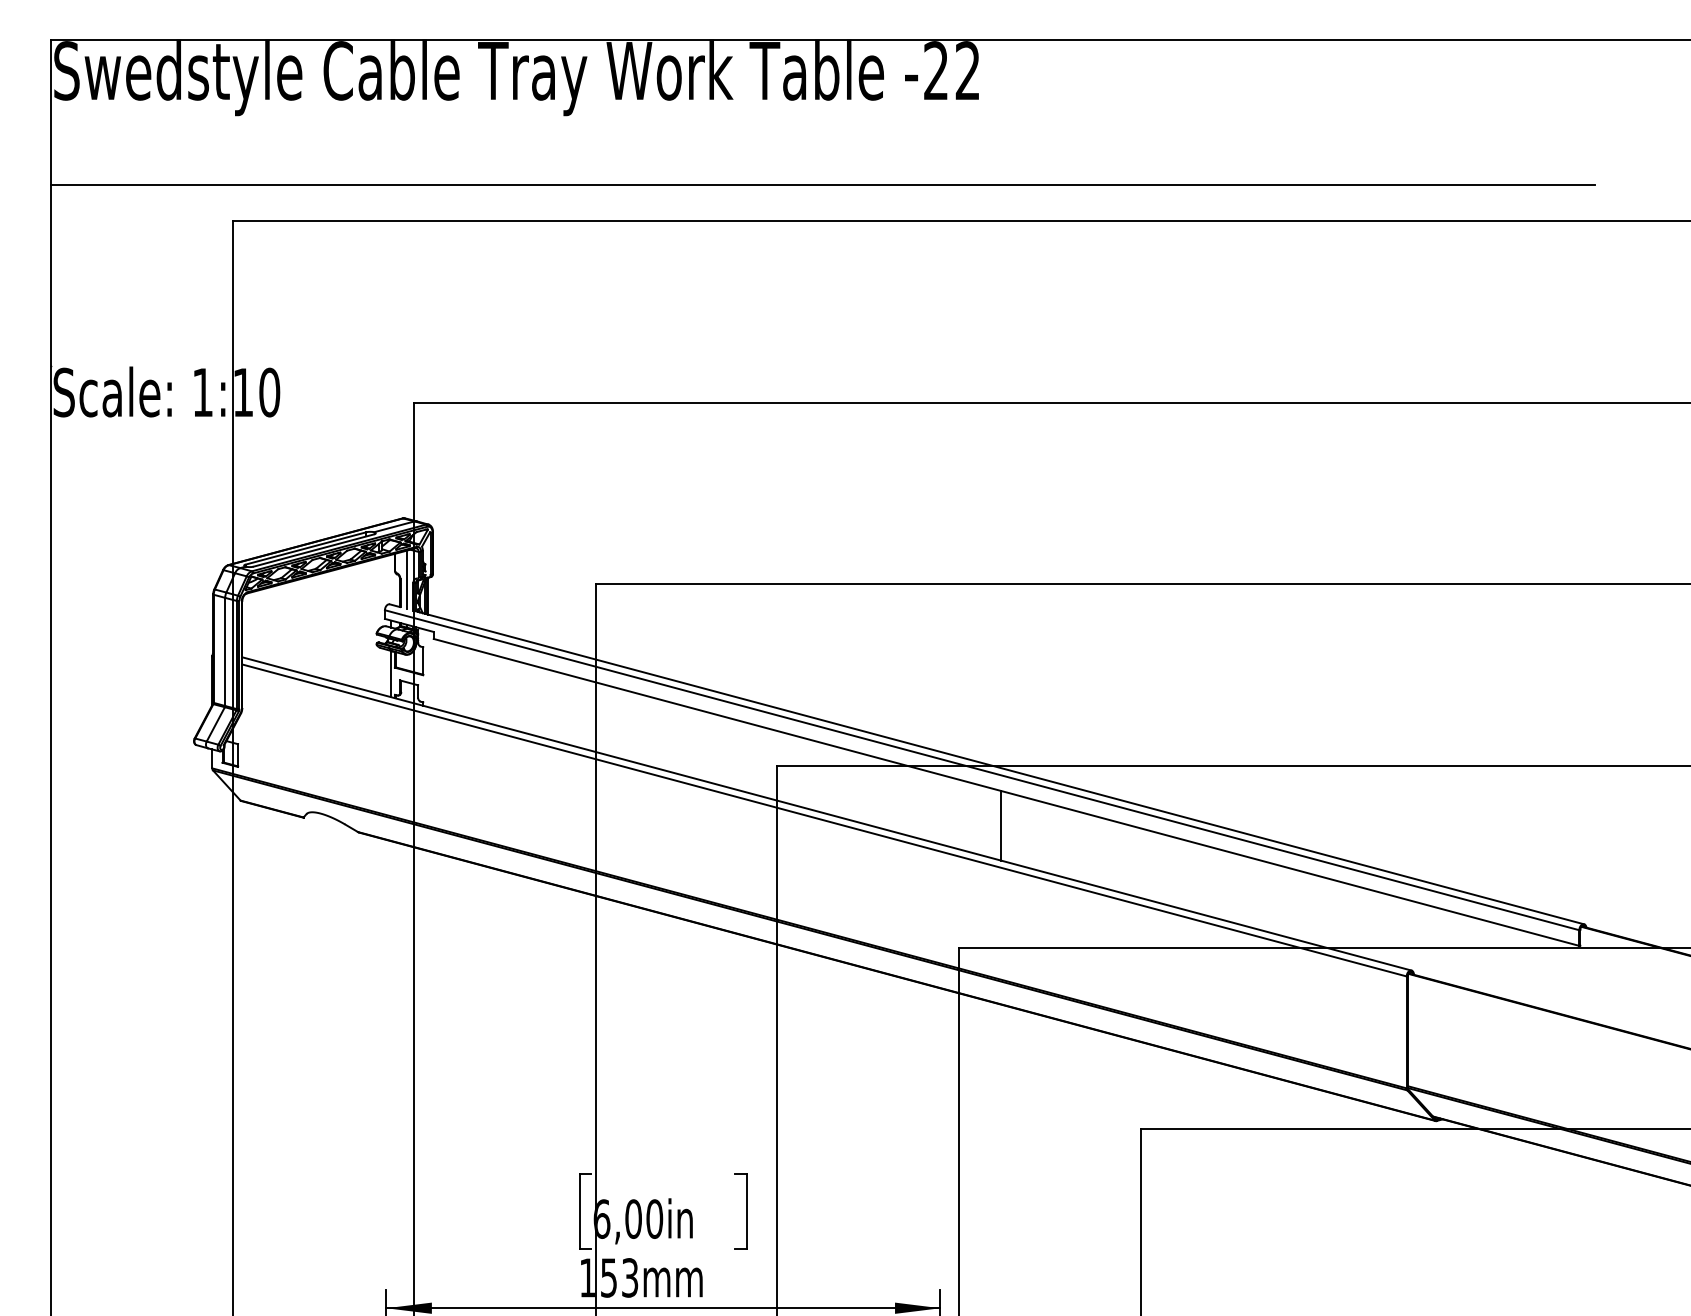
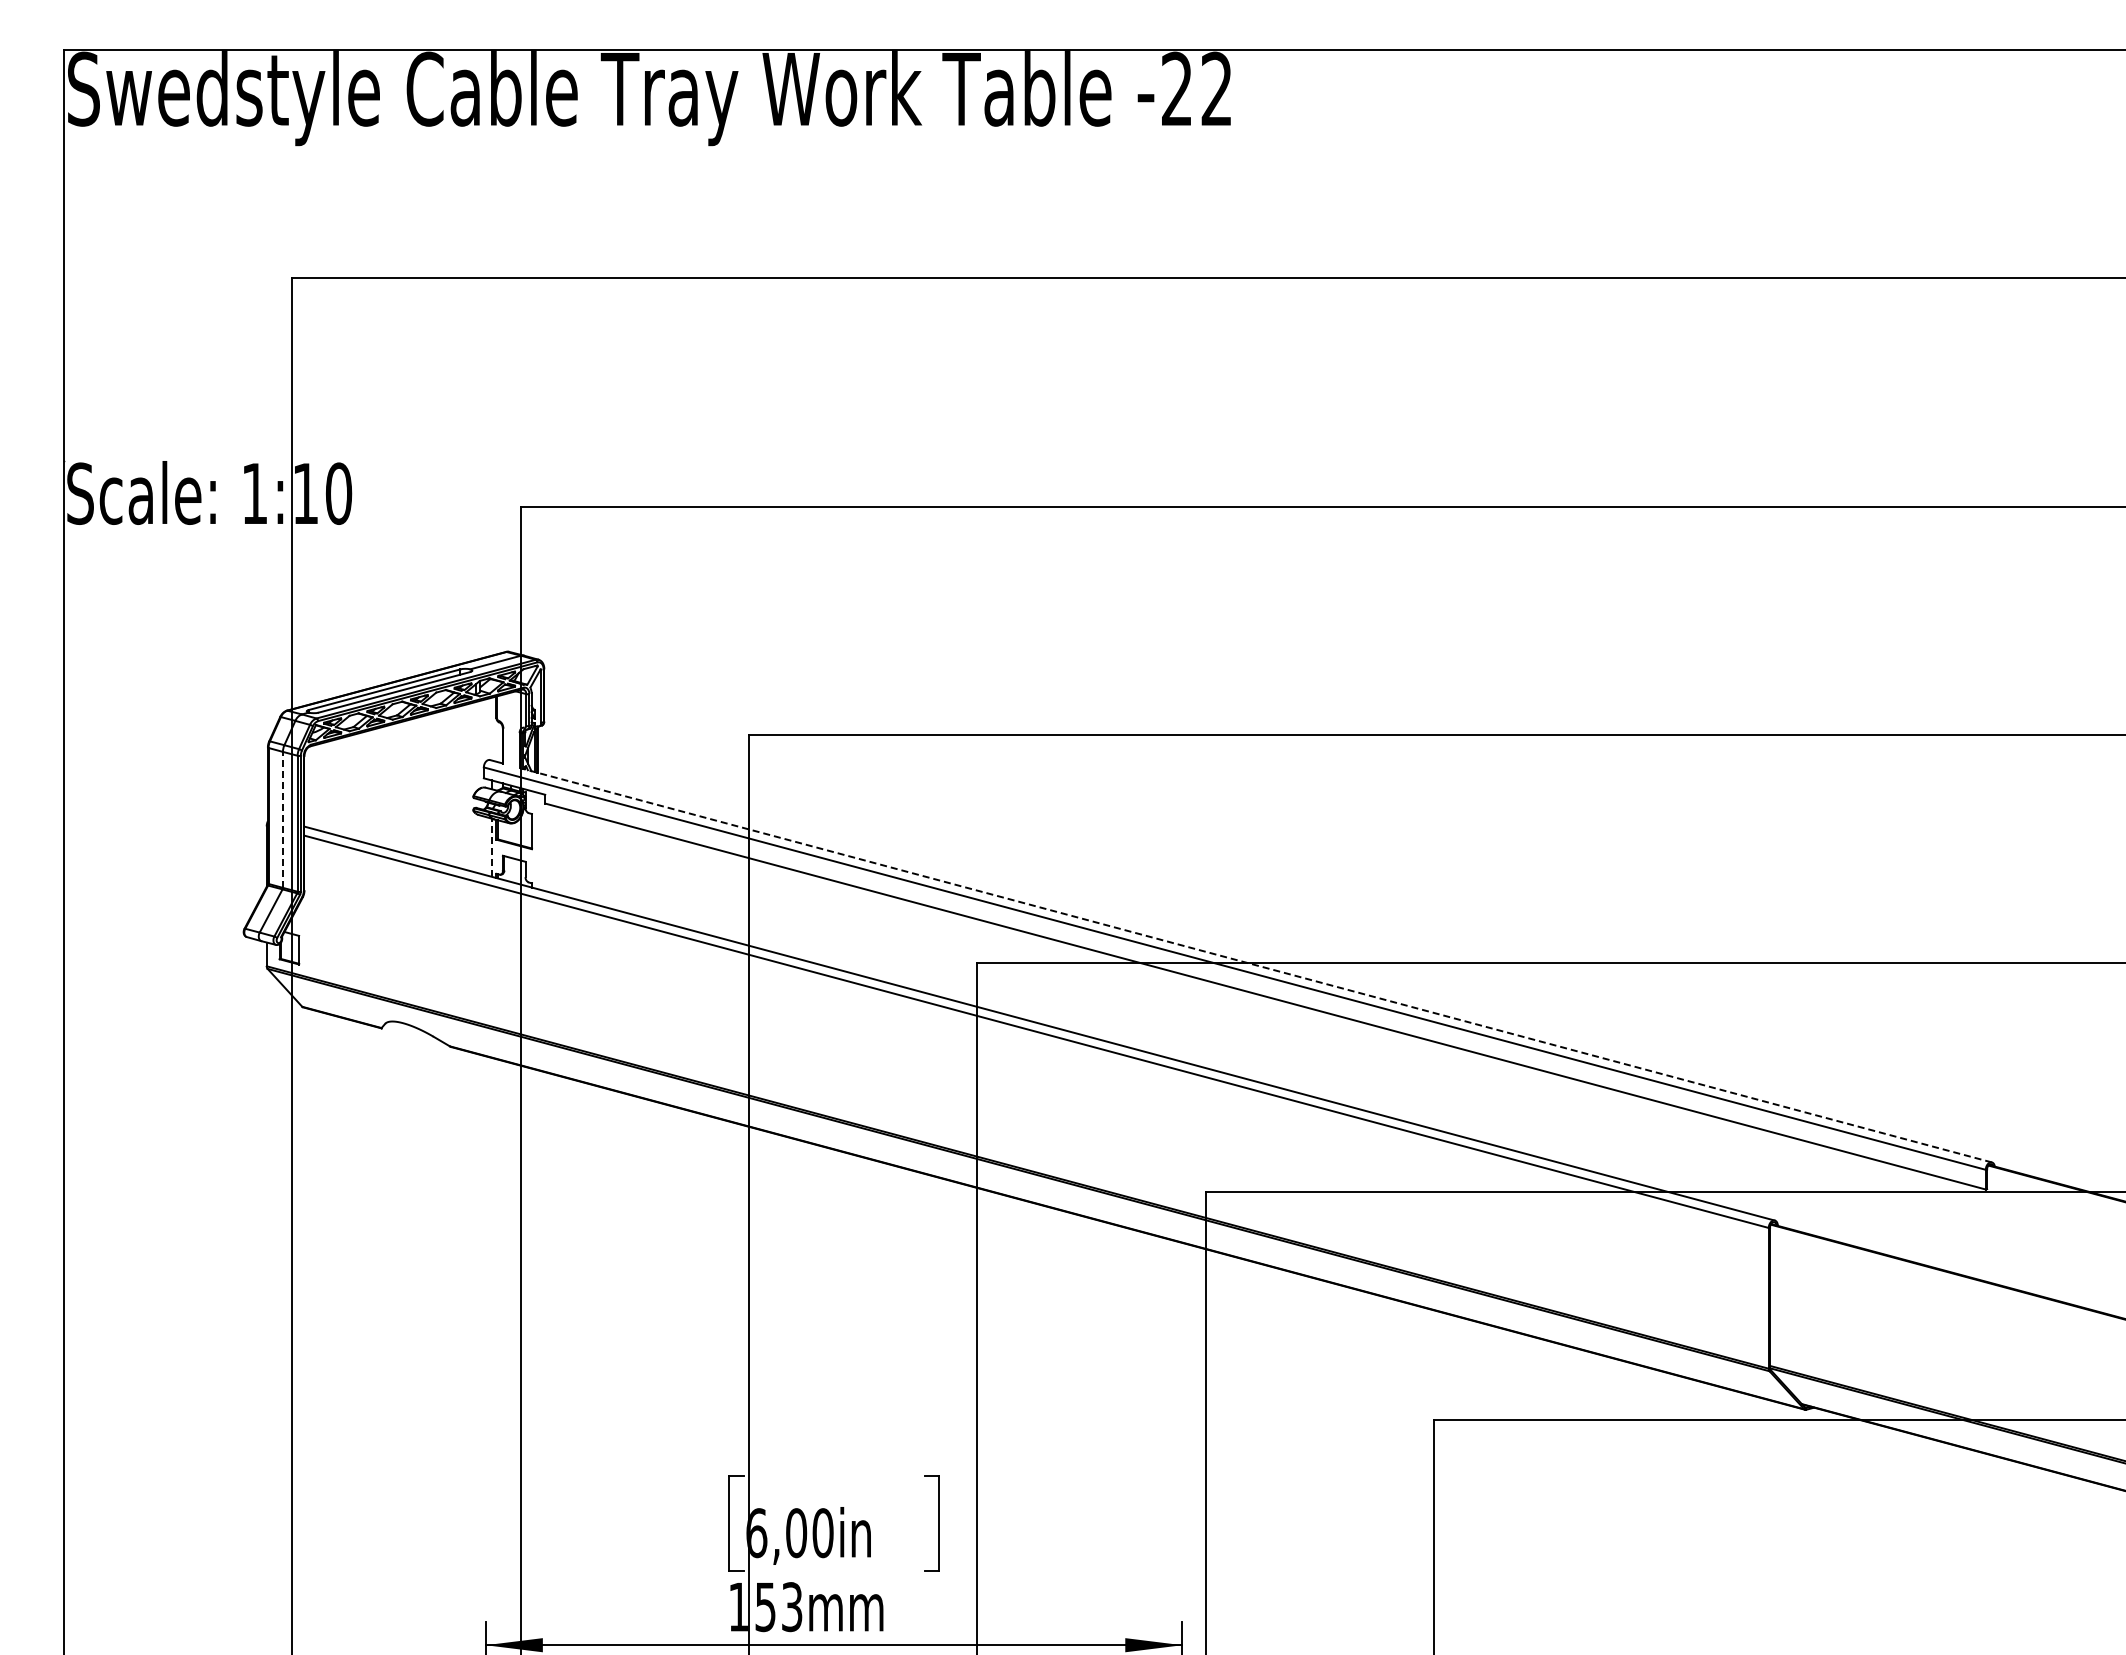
line: (822, 184) -> (1034, 232), removed
line: (406, 580) -> (511, 729), removed
line: (224, 651) -> (282, 819), solid -> dashed
line: (391, 673) -> (491, 847), solid -> dashed
line: (1000, 767) -> (1257, 965), solid -> dashed
line: (1000, 825) -> (1258, 1038), removed

